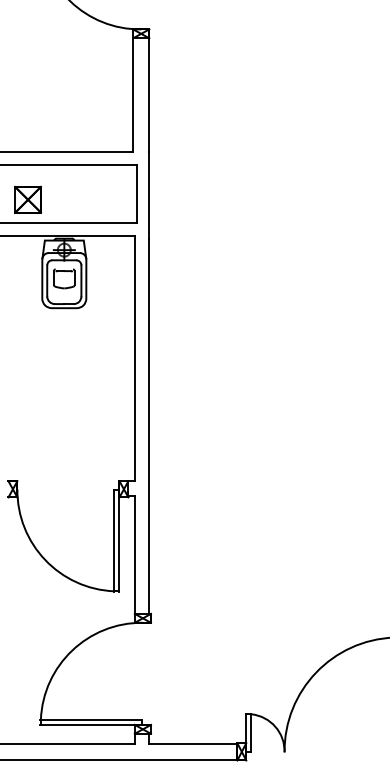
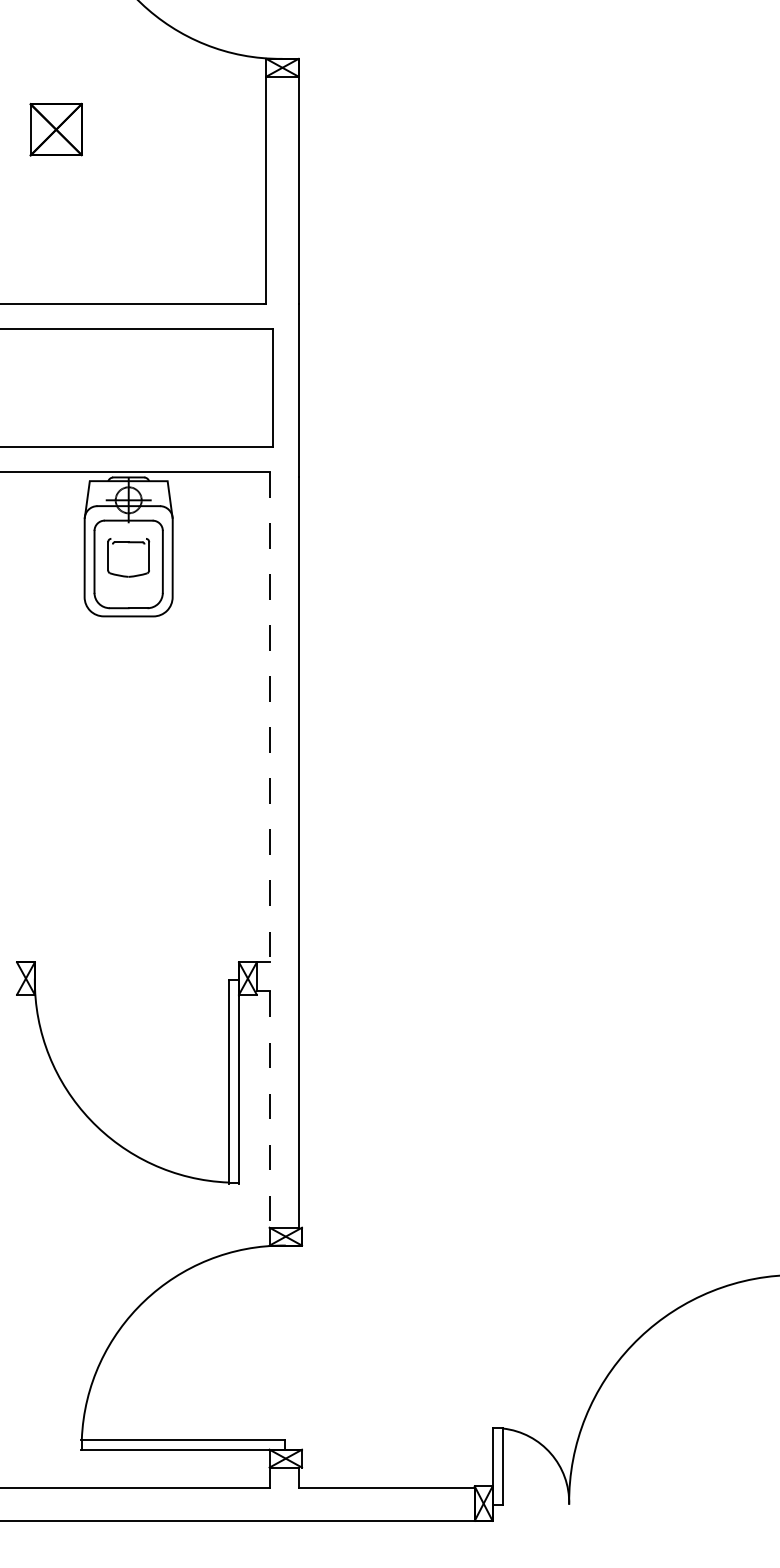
part: (27, 199) -> (55, 129), moved
line: (134, 358) -> (269, 717), solid -> dashed
line: (134, 555) -> (269, 1110), solid -> dashed

